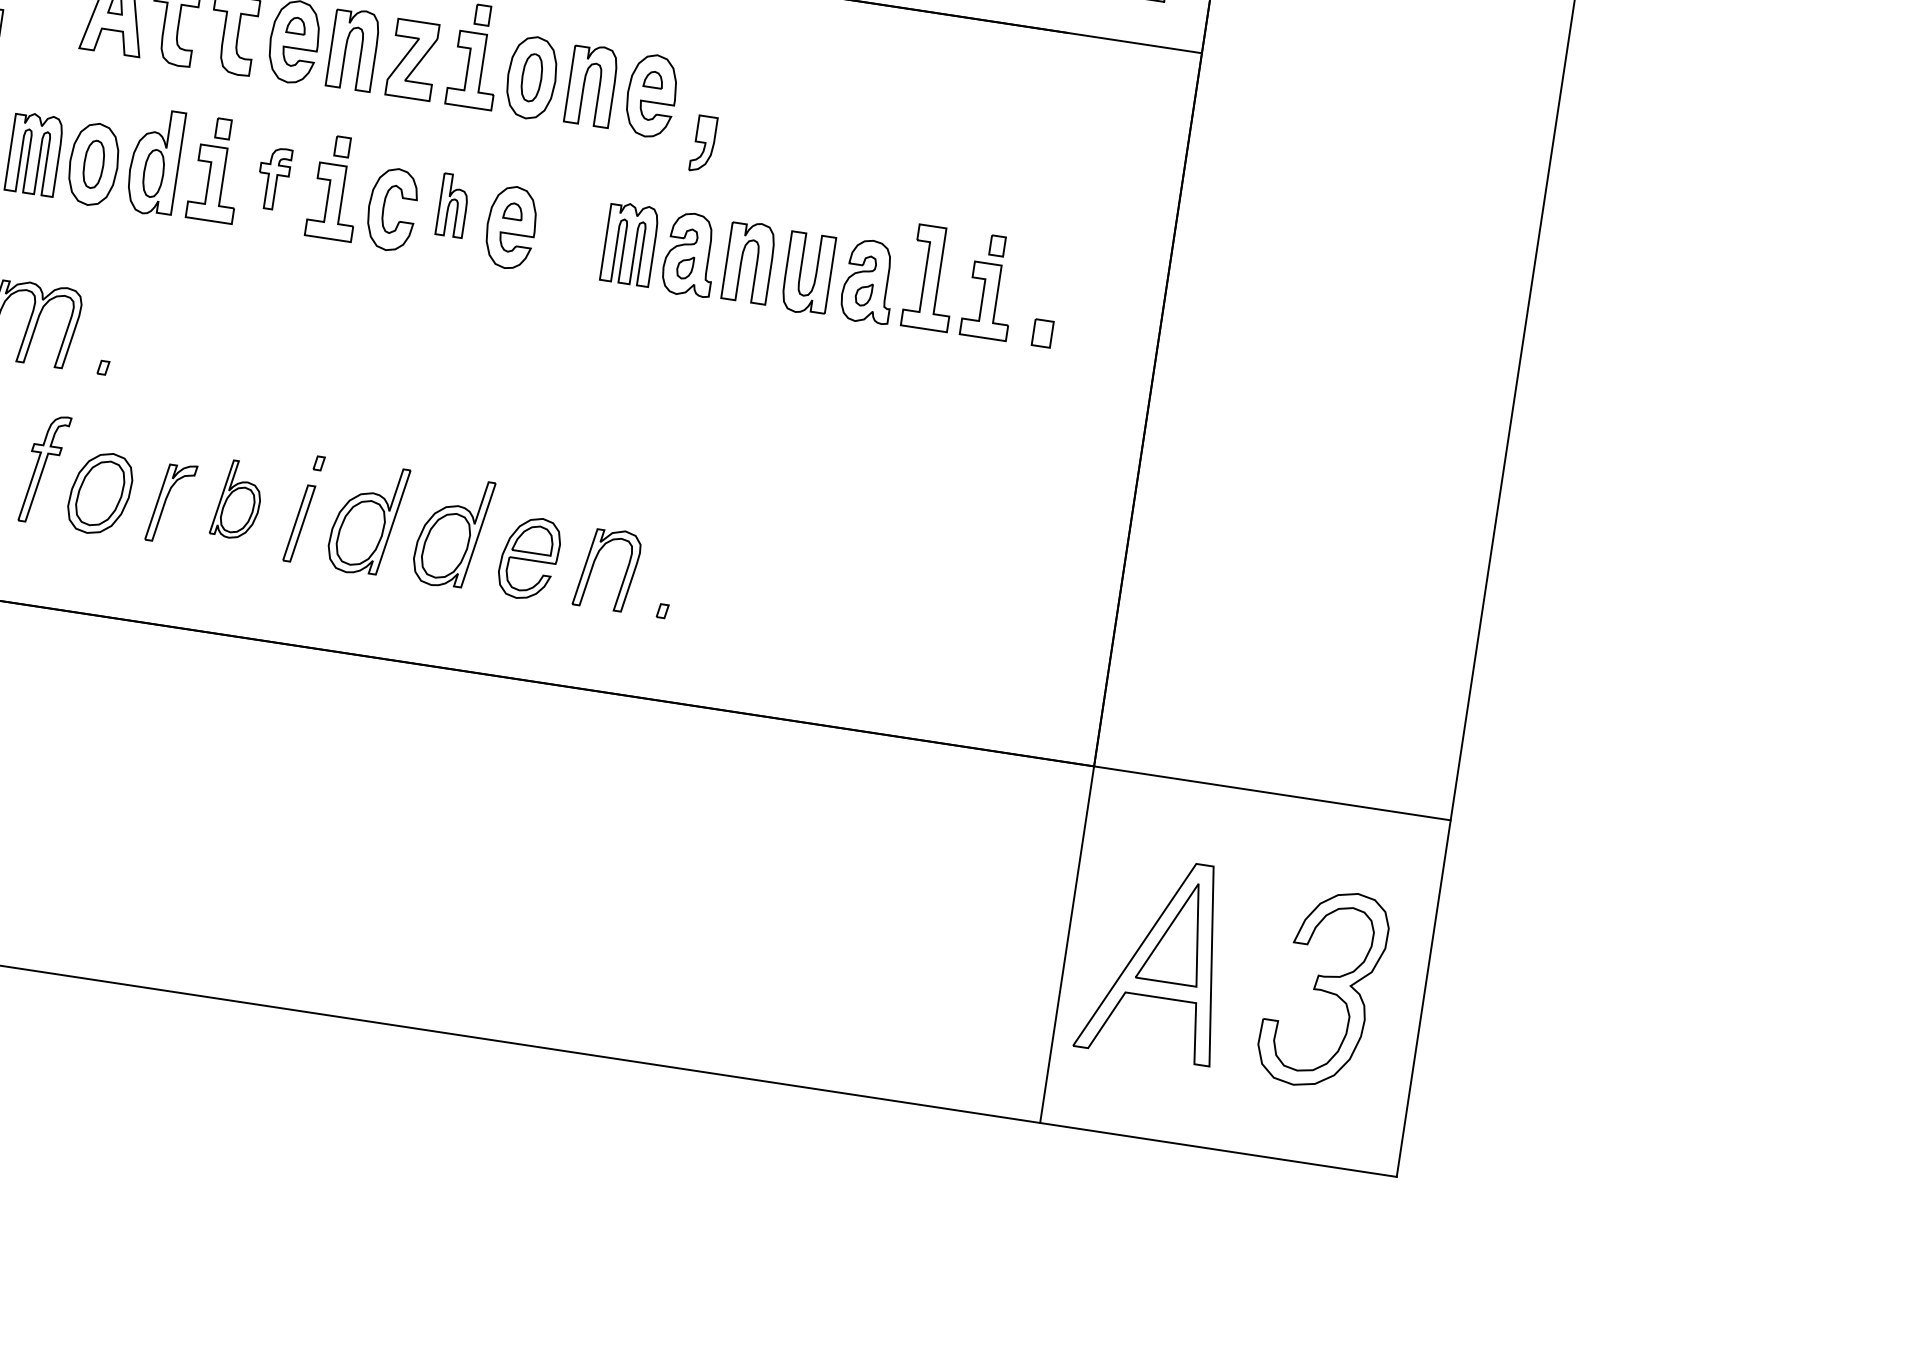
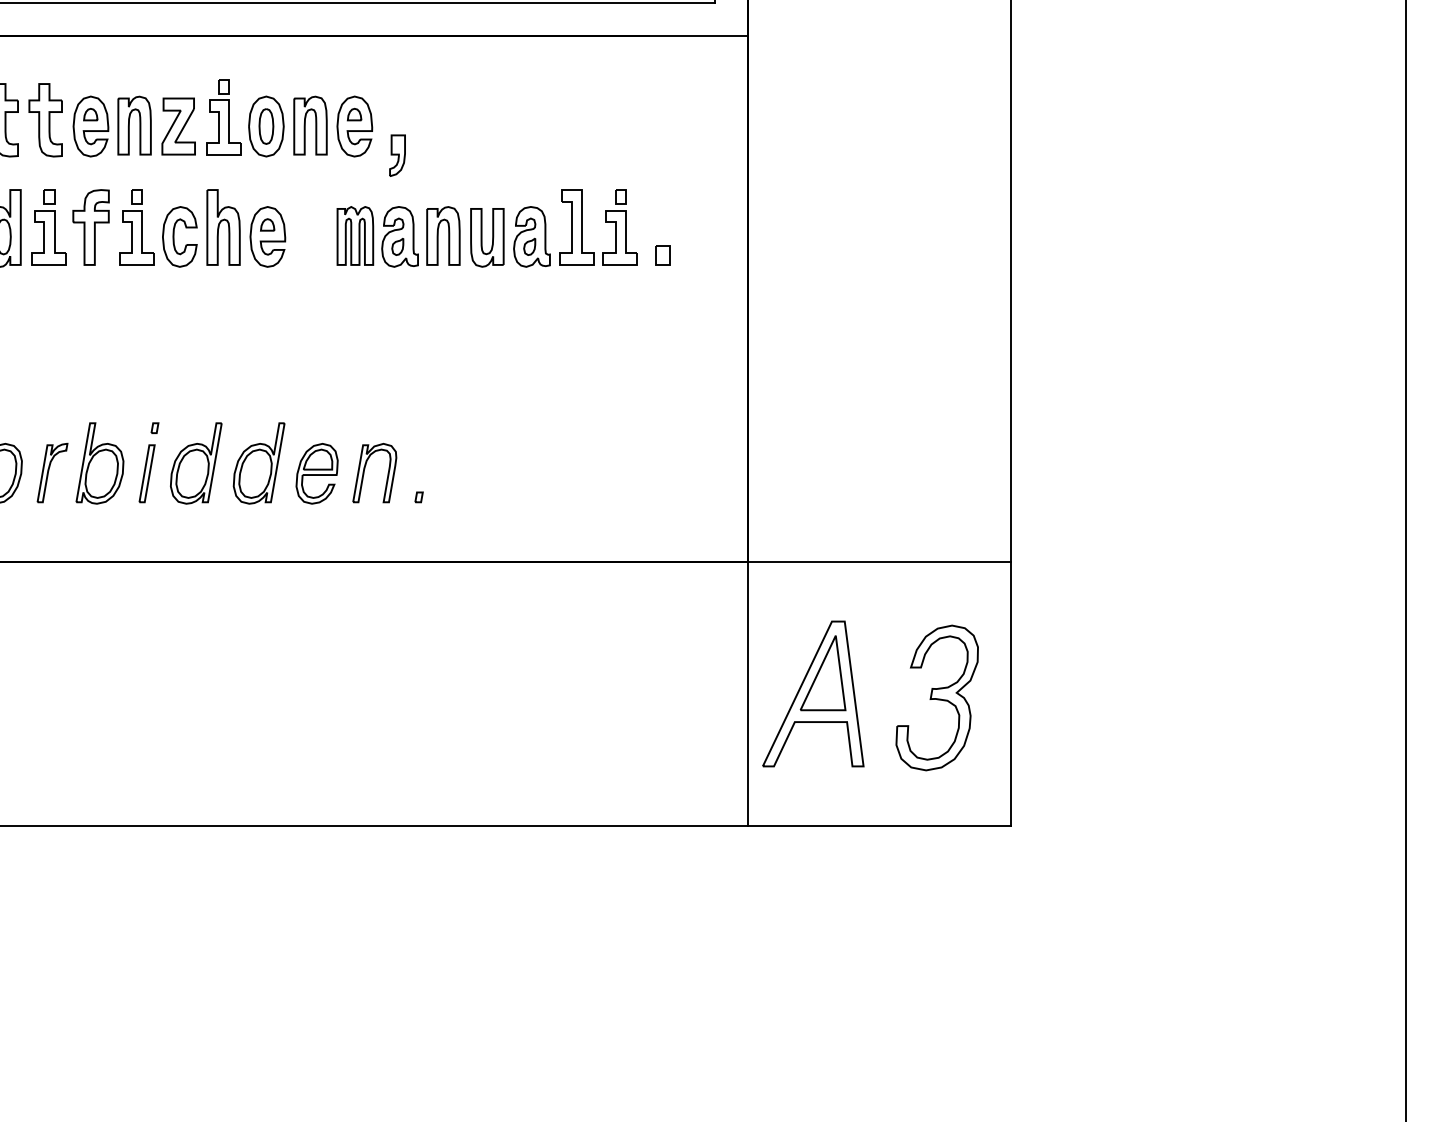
part: (272, 178) -> (90, 227), size x1.67
part: (453, 205) -> (223, 227), size x1.67
part: (236, 499) -> (99, 463), size x1.43

